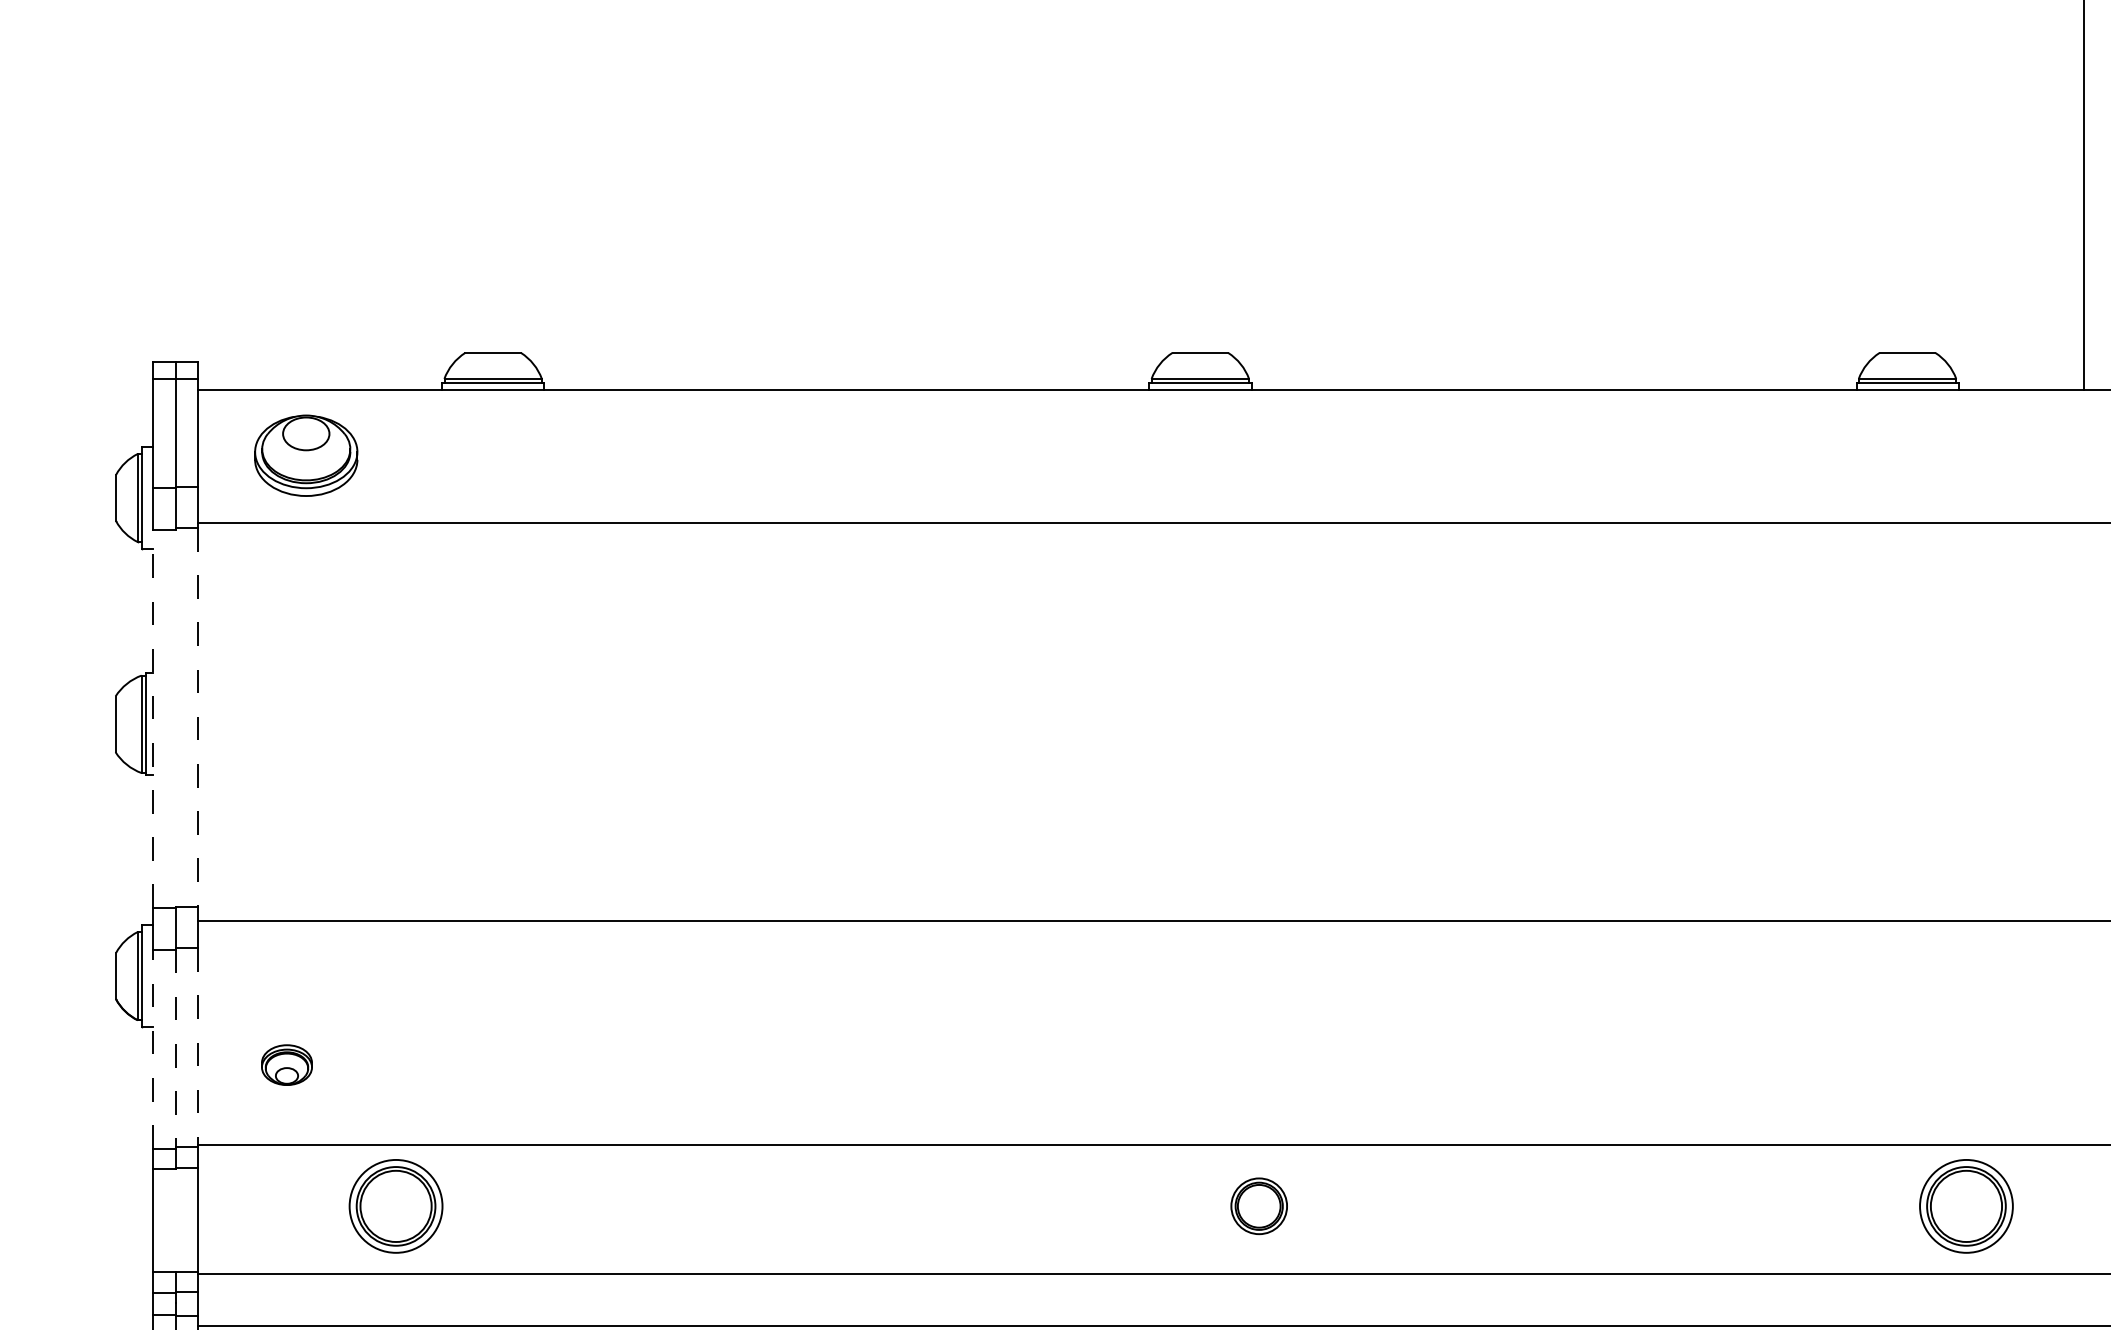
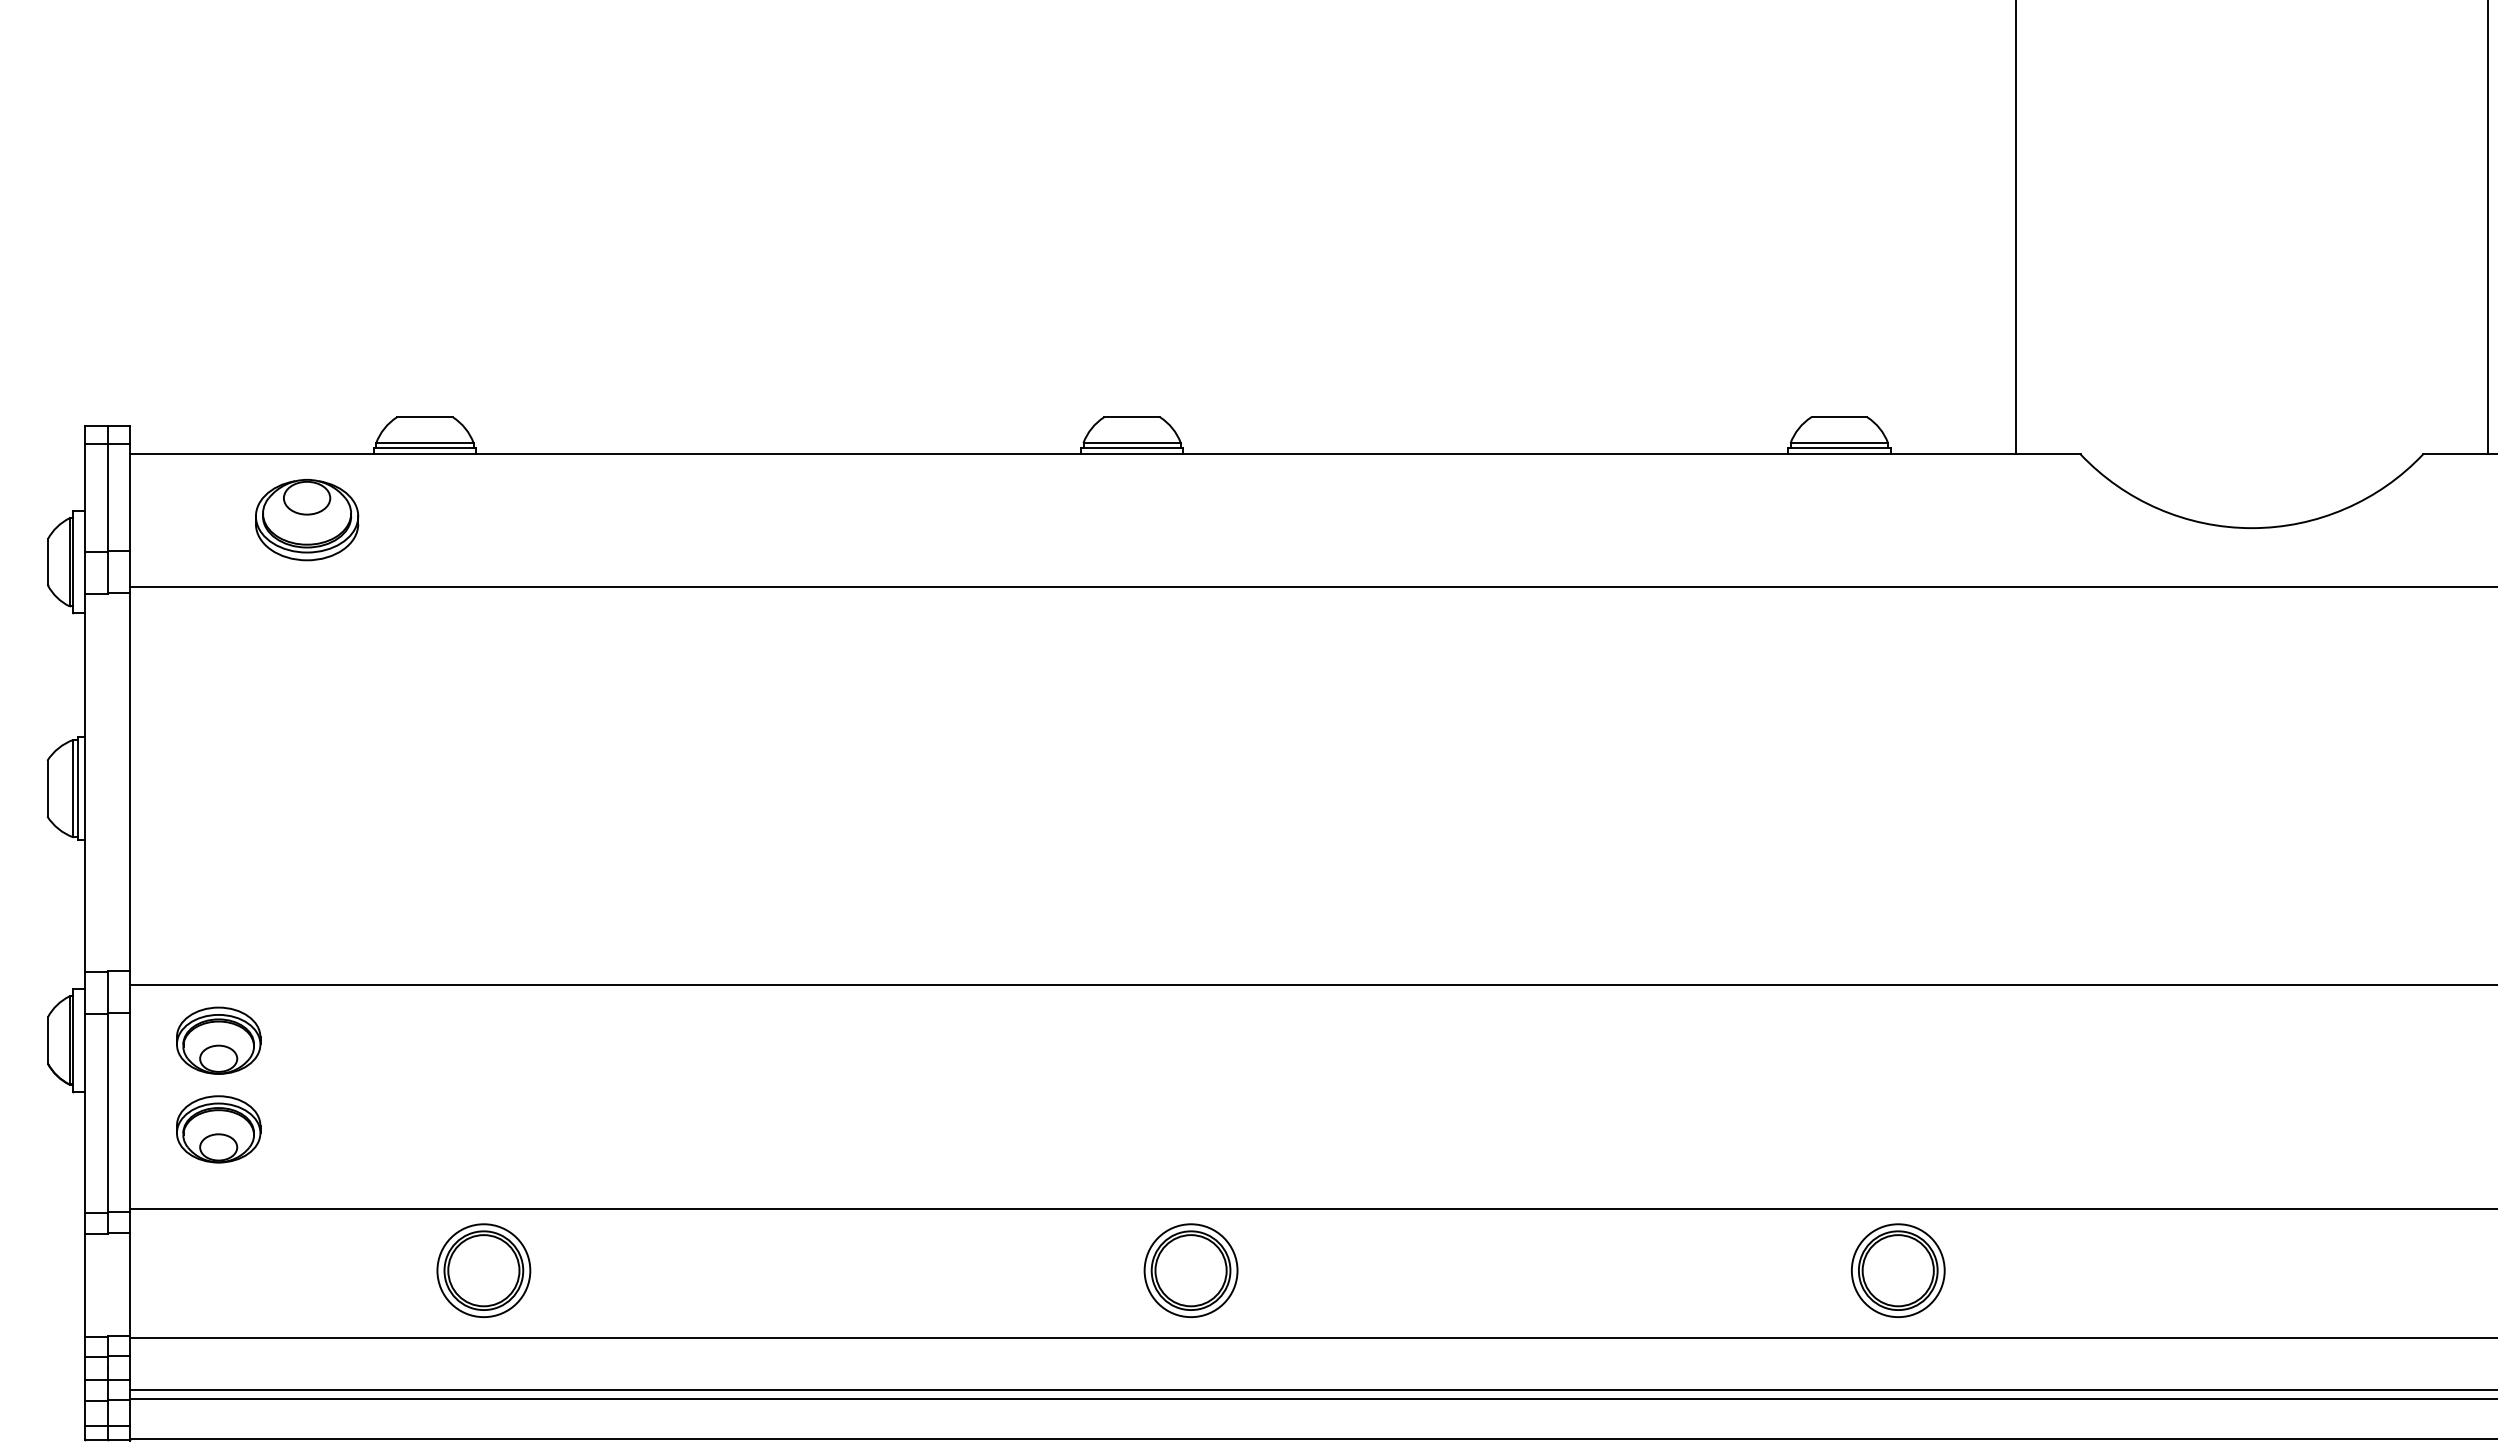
part: (306, 455) -> (307, 519), moved
line: (152, 718) -> (84, 782), dashed -> solid
line: (198, 718) -> (130, 782), dashed -> solid
part: (286, 976) -> (218, 1040), added
line: (152, 1048) -> (84, 1112), dashed -> solid
line: (198, 1048) -> (130, 1112), dashed -> solid
line: (176, 1049) -> (108, 1113), dashed -> solid
part: (286, 1065) -> (218, 1129), size x1.67
part: (395, 1206) -> (483, 1270), moved
part: (1258, 1206) -> (1190, 1270), size x1.67

